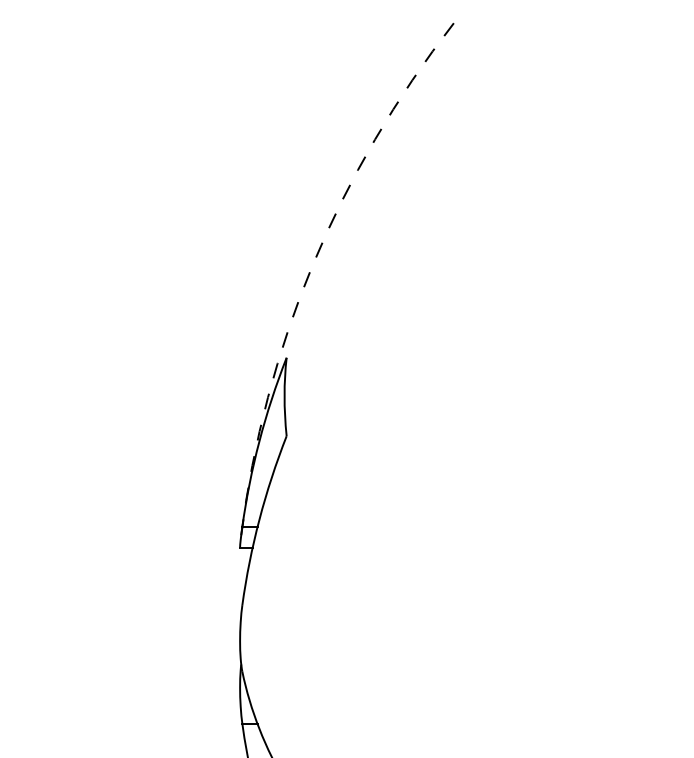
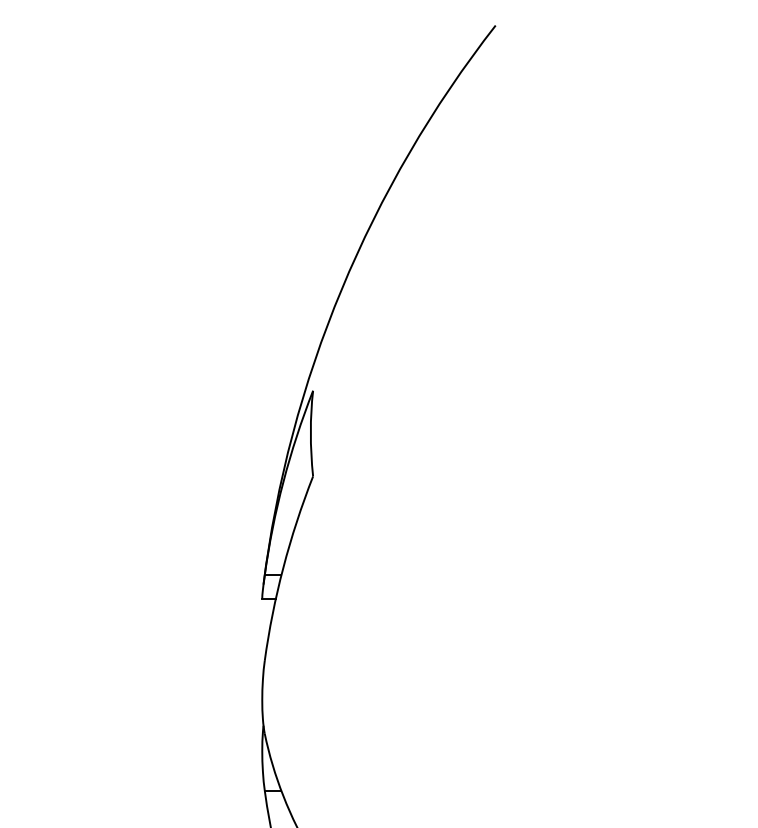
arc: (312, 264) -> (341, 288), dashed -> solid

